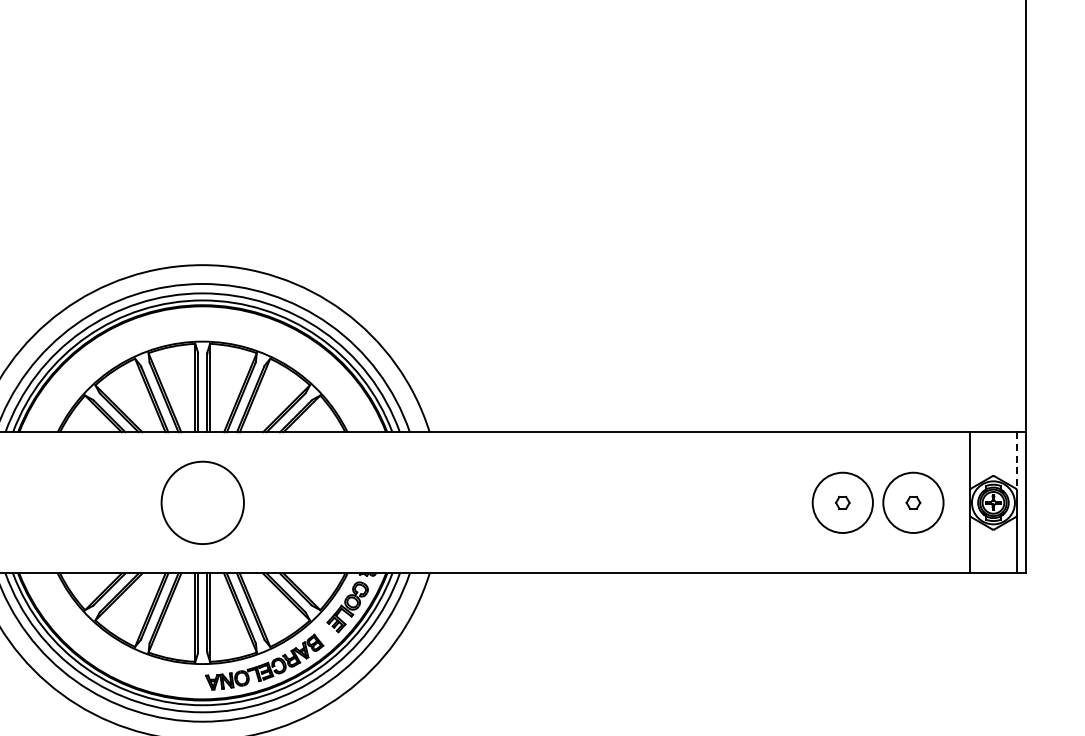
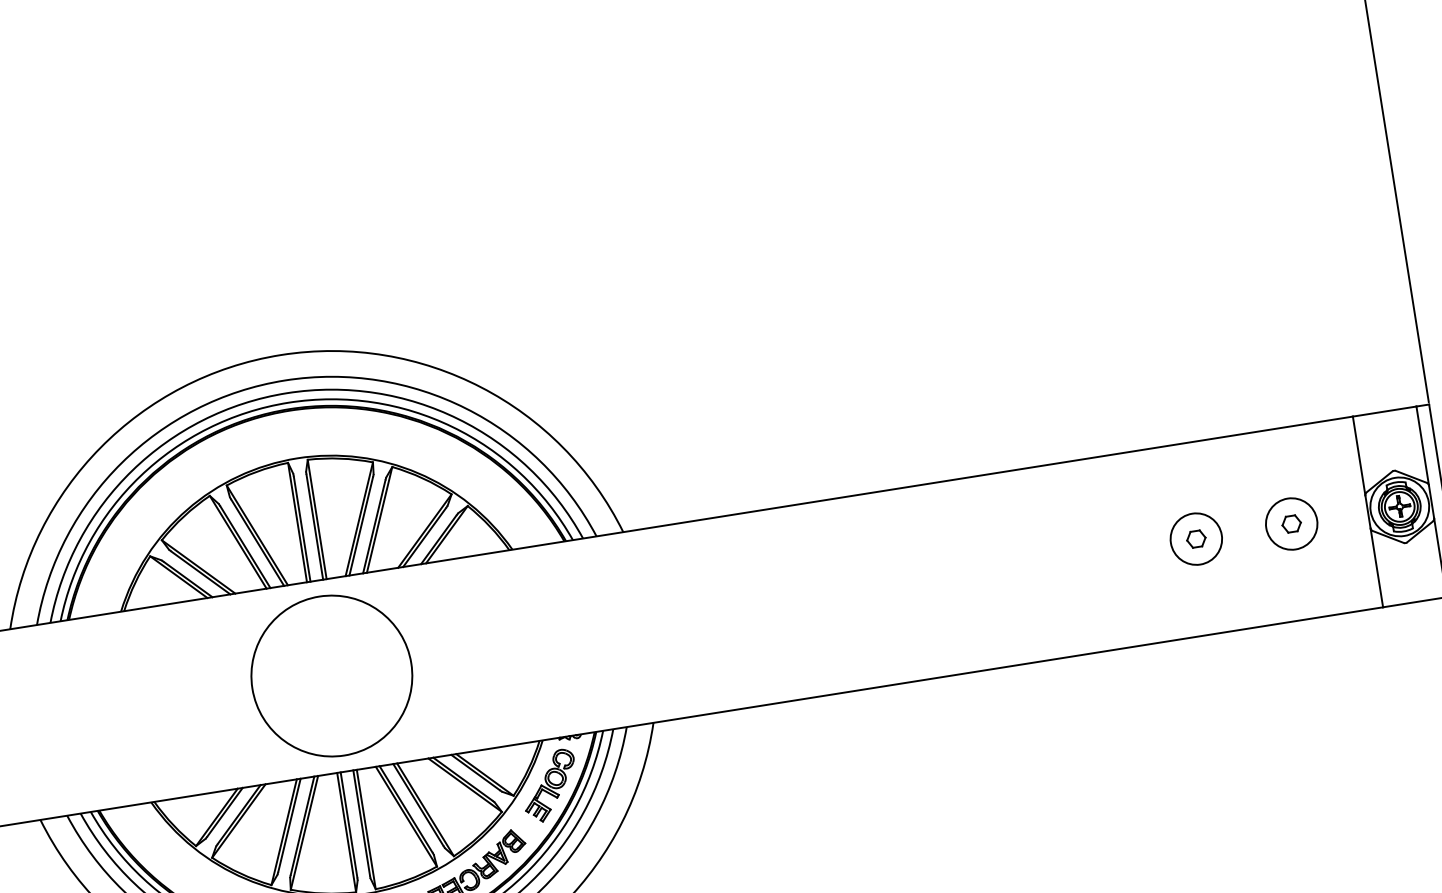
line: (1016, 461) -> (1422, 446), dashed -> solid
circle: (202, 502) -> (331, 675), size x1.43
circle: (842, 502) -> (1195, 538), size x0.62
circle: (913, 502) -> (1291, 523), size x0.62

